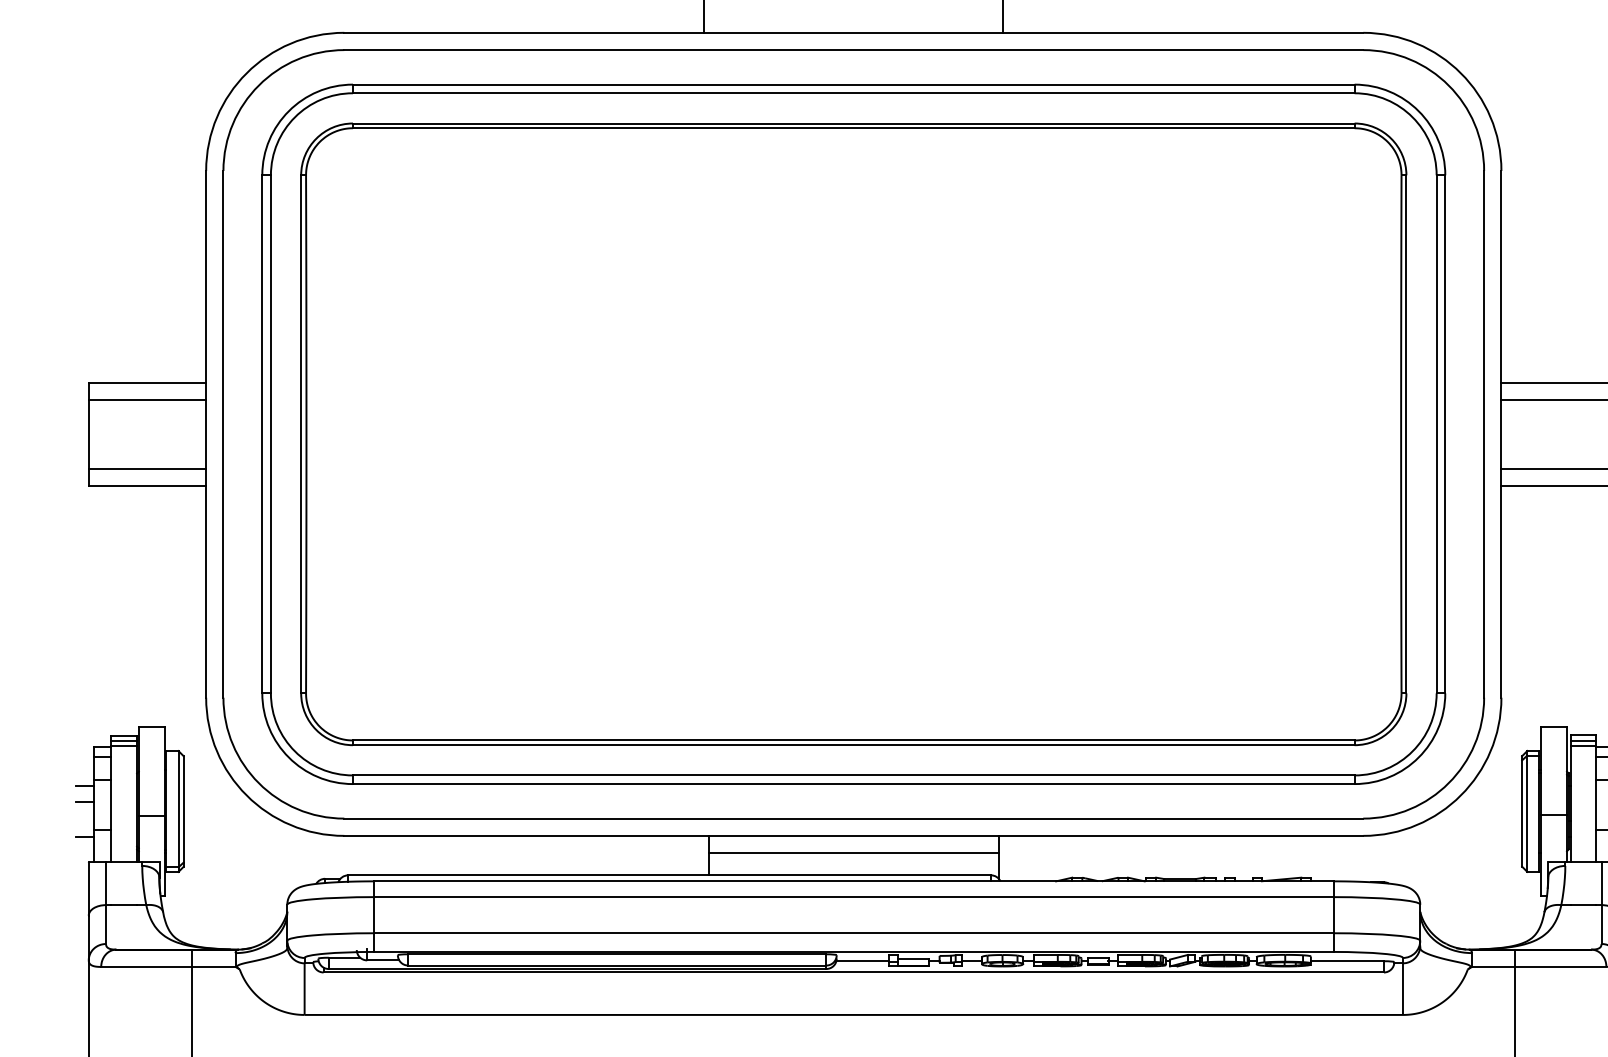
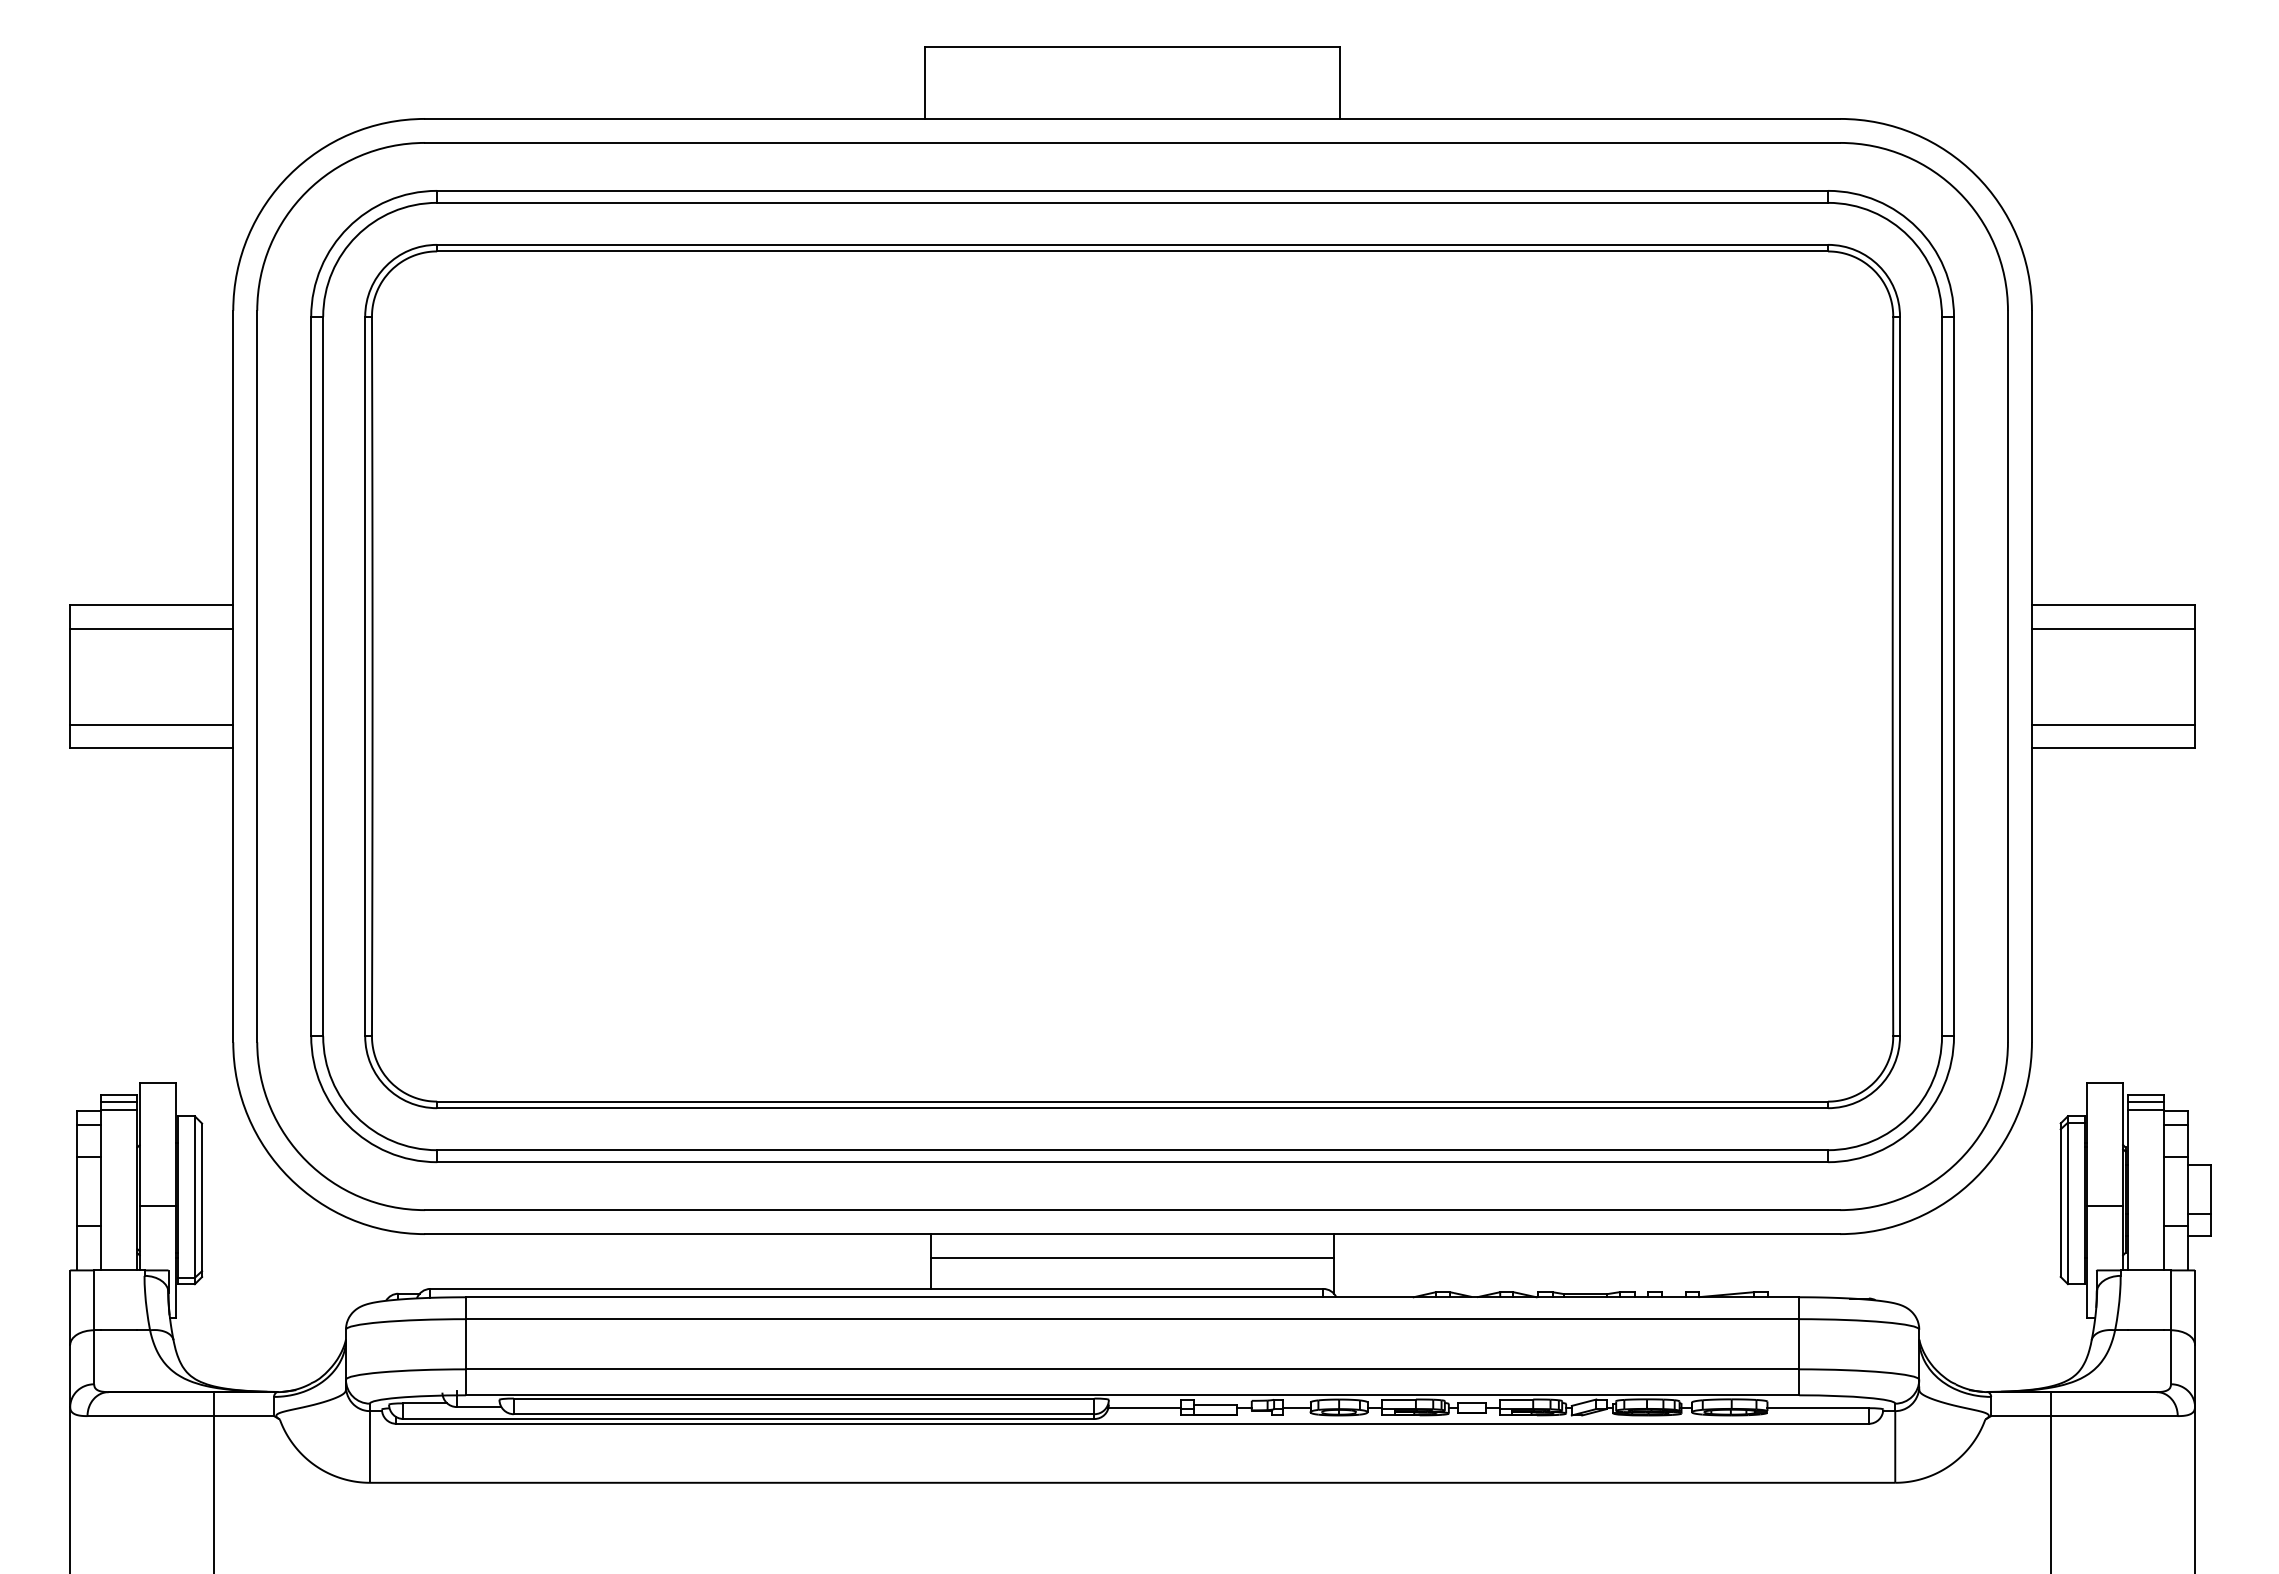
line: (84, 785) -> (64, 1164), removed
line: (84, 801) -> (64, 1186), removed
line: (84, 836) -> (64, 1235), removed

